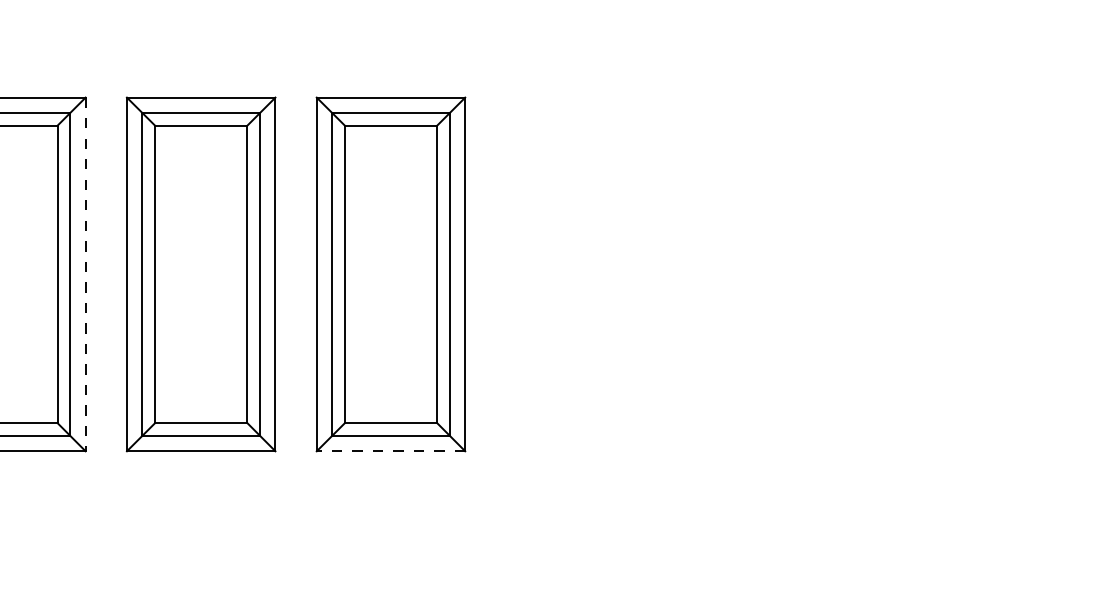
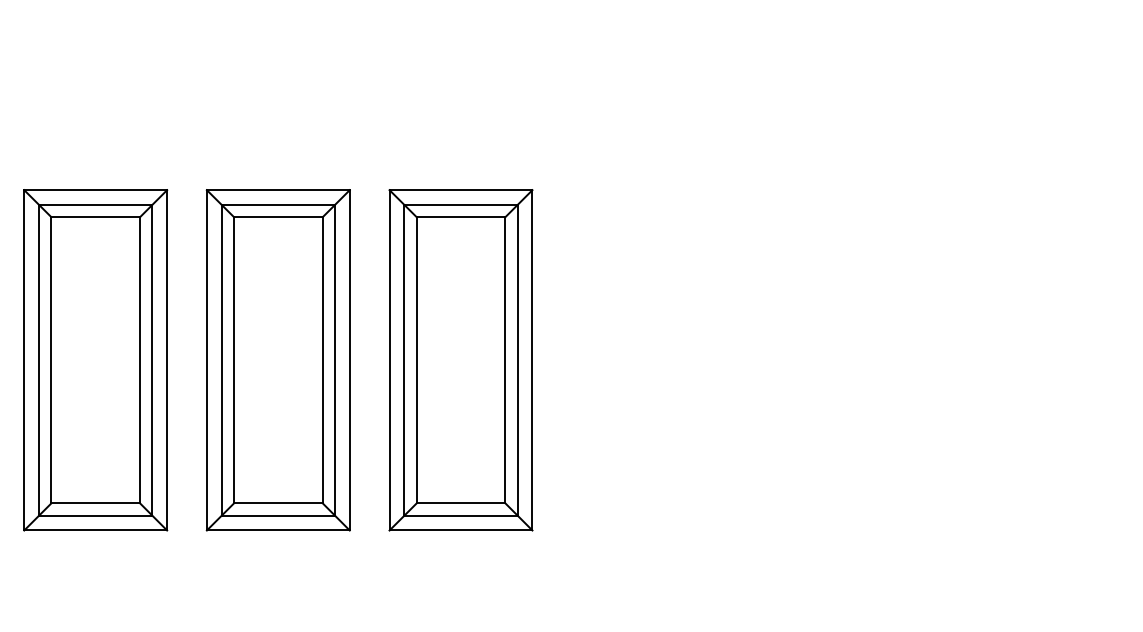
line: (86, 274) -> (167, 360), dashed -> solid
line: (390, 451) -> (460, 530), dashed -> solid

